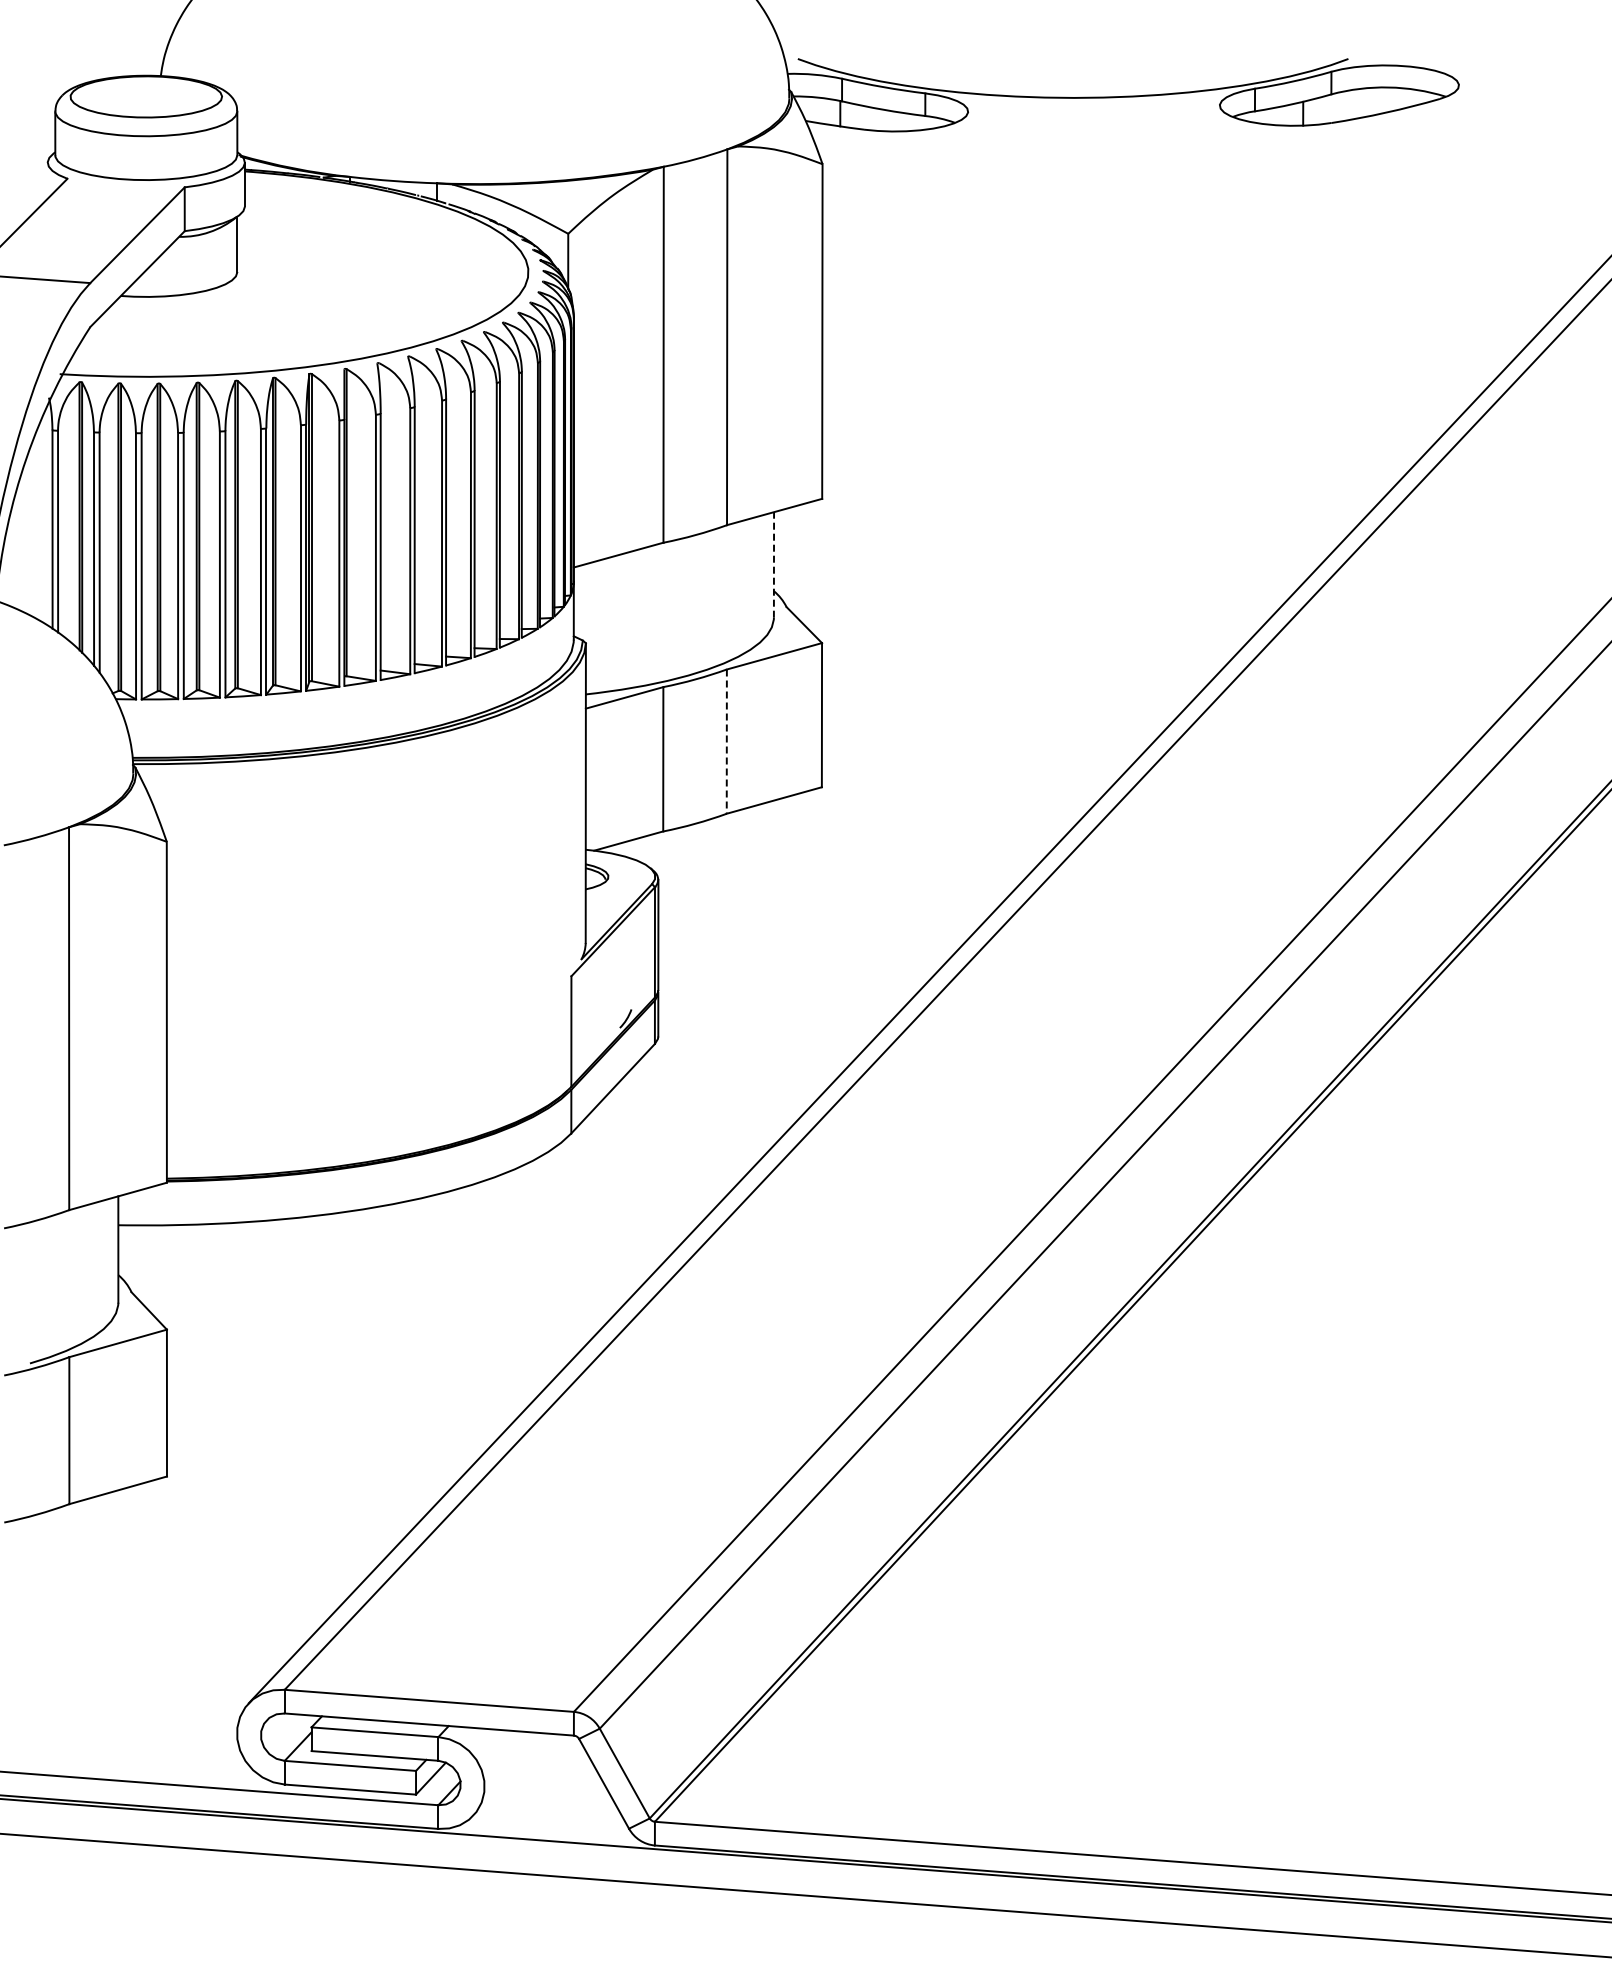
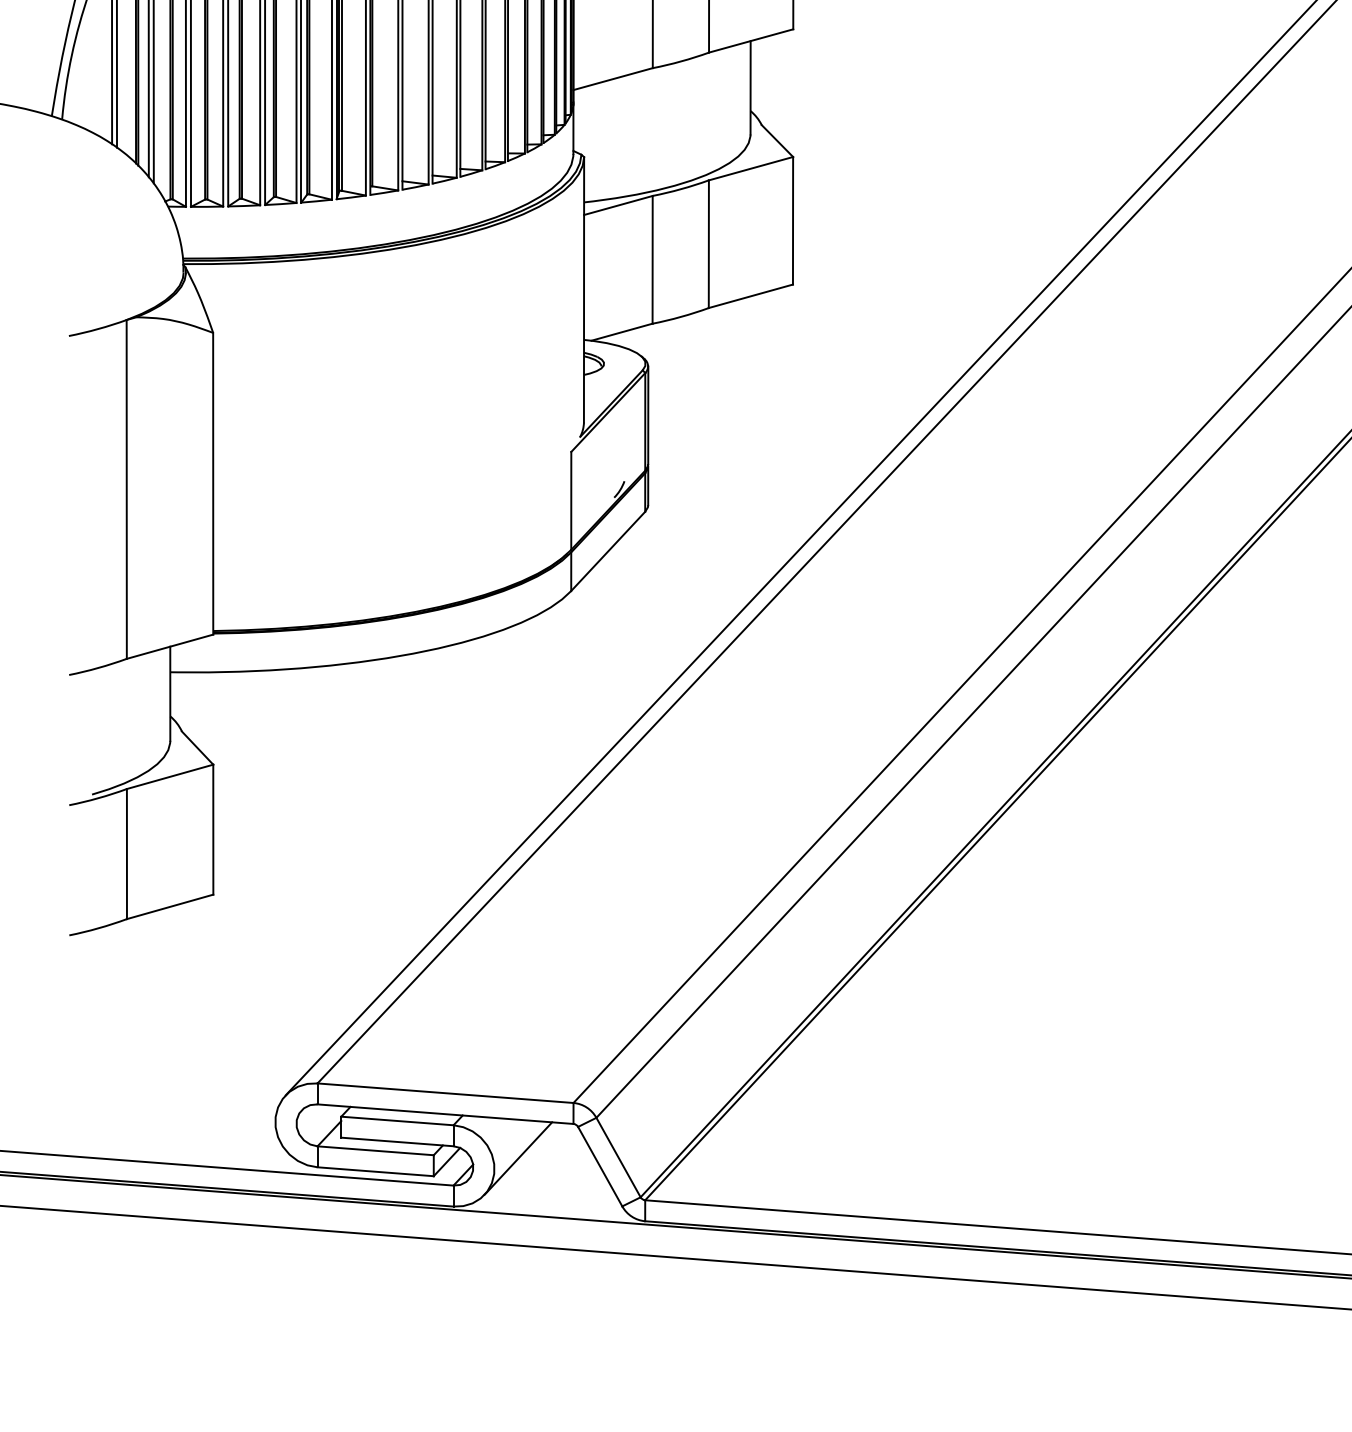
line: (773, 564) -> (750, 87), dashed -> solid
line: (726, 742) -> (708, 244), dashed -> solid
line: (511, 1774) -> (518, 1158), added

